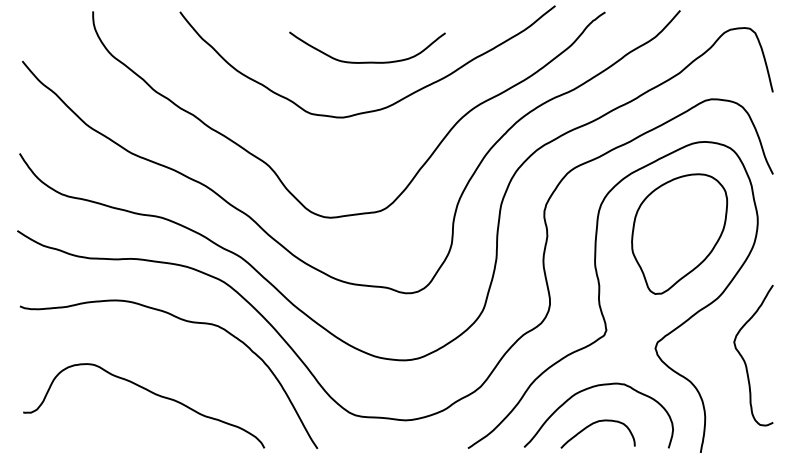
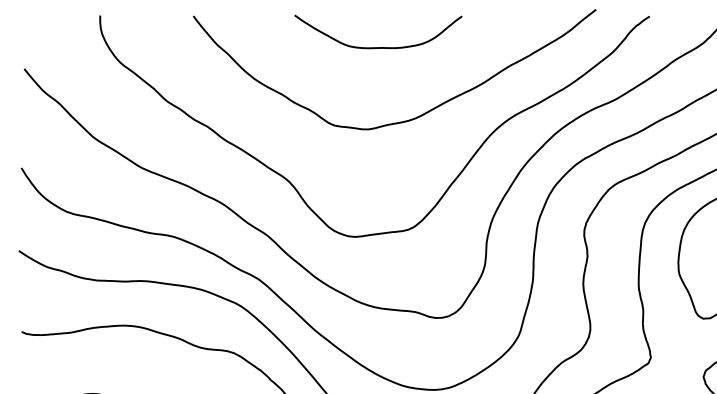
curve: (367, 61) -> (378, 46), moved

